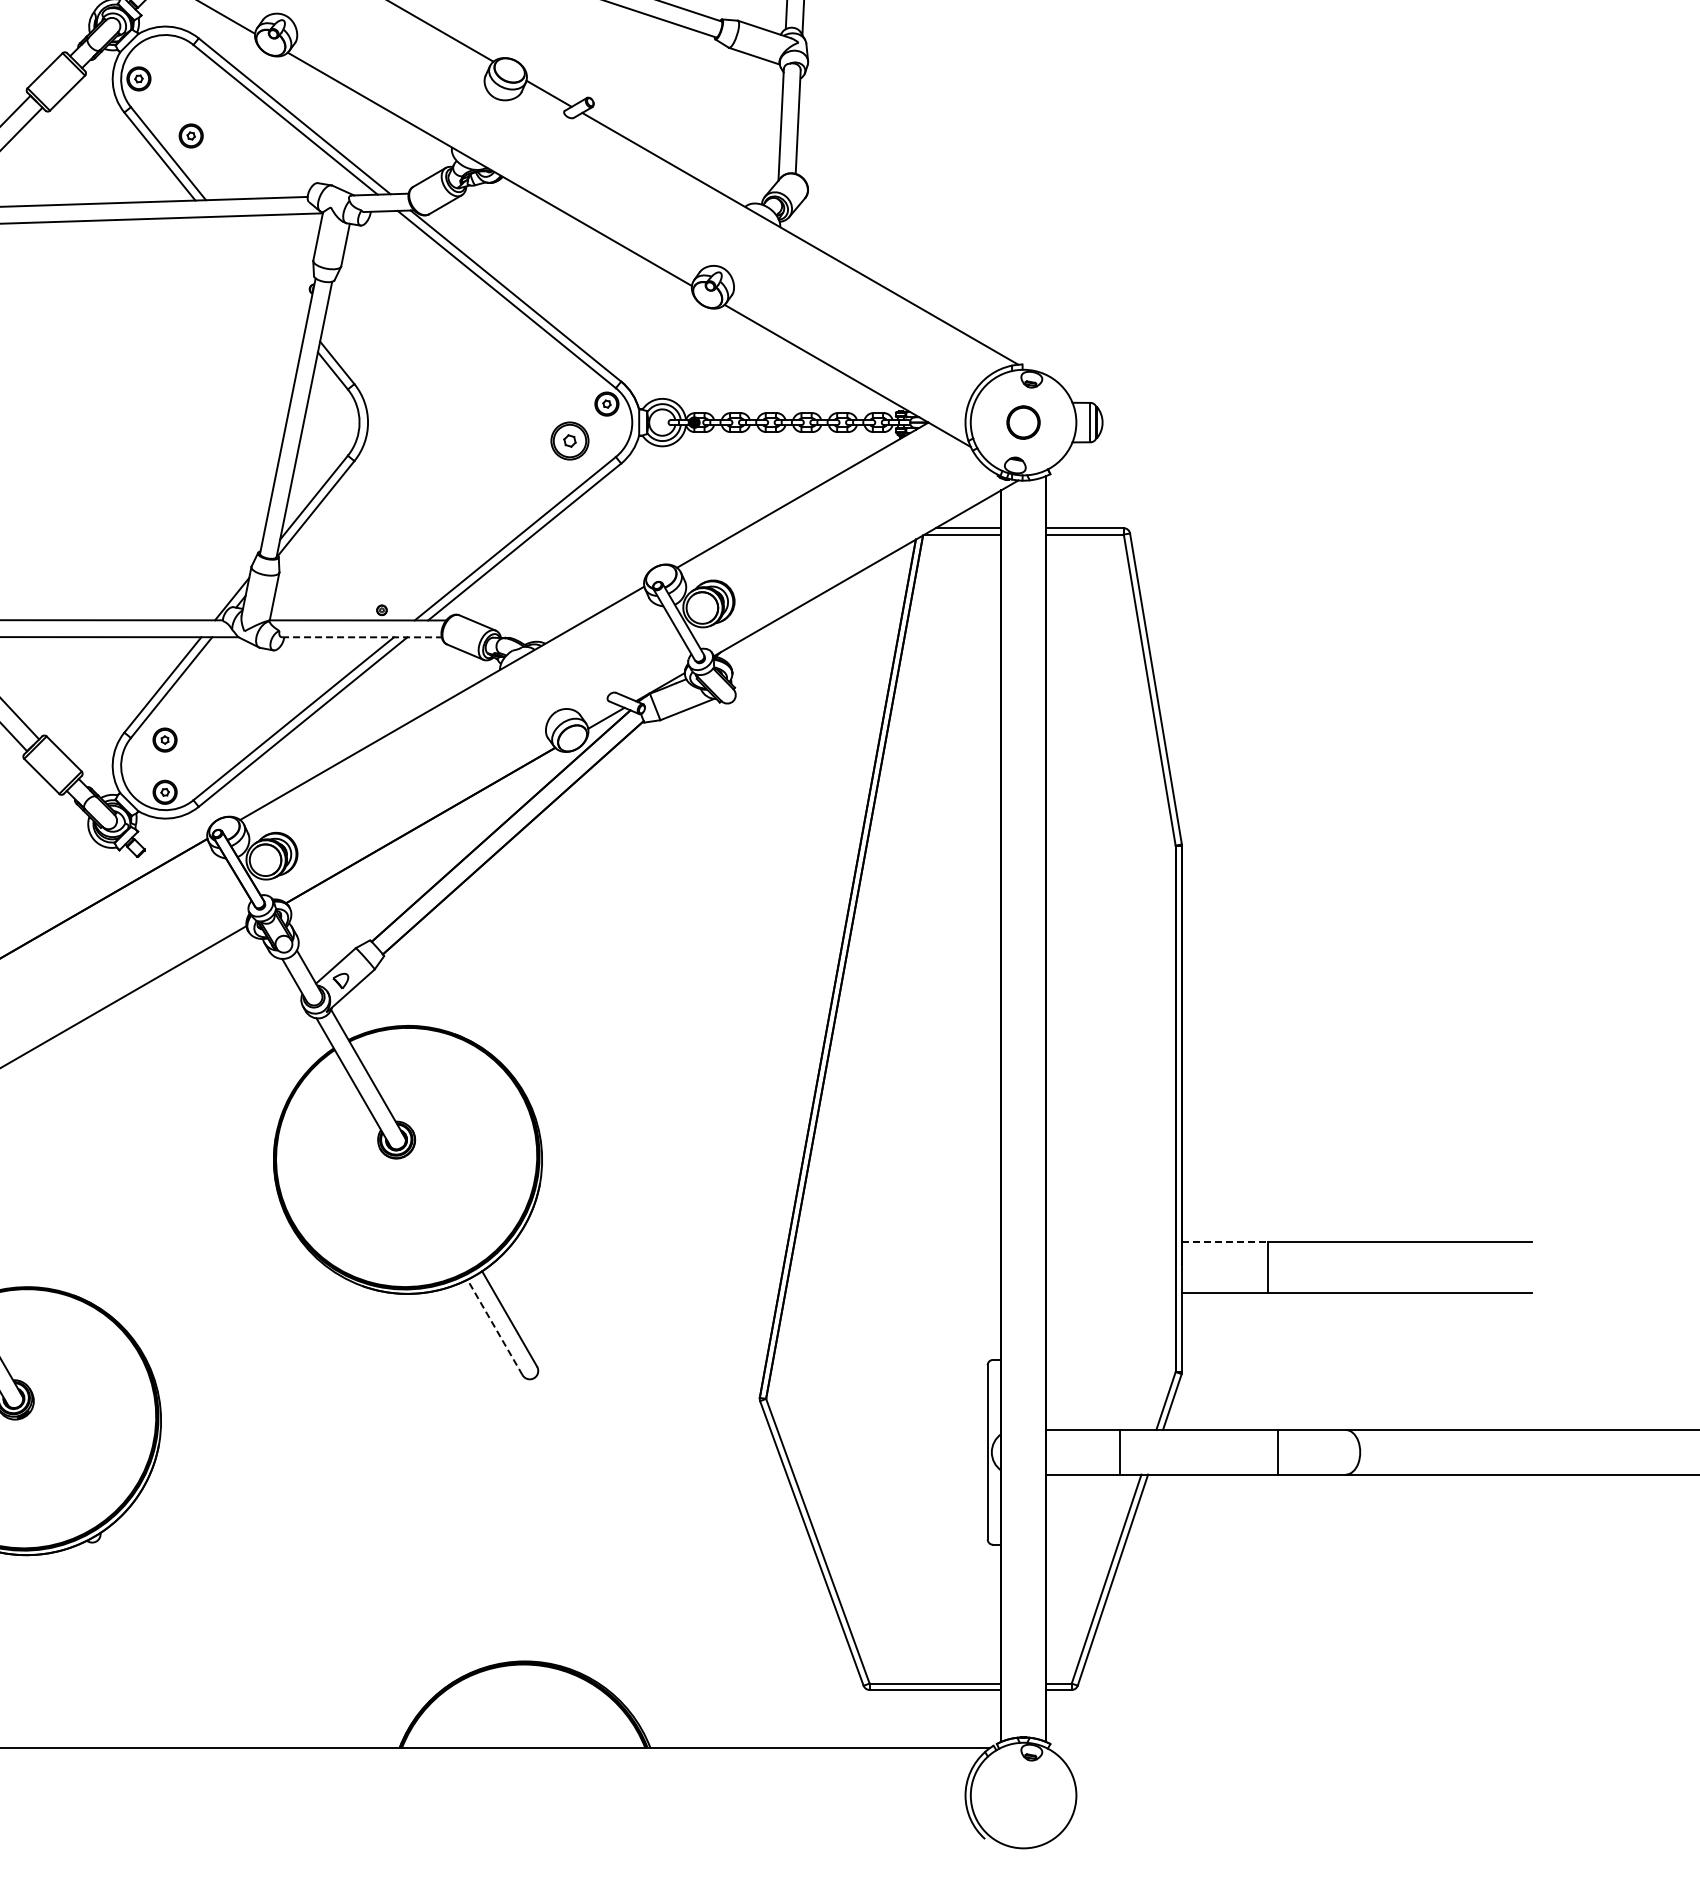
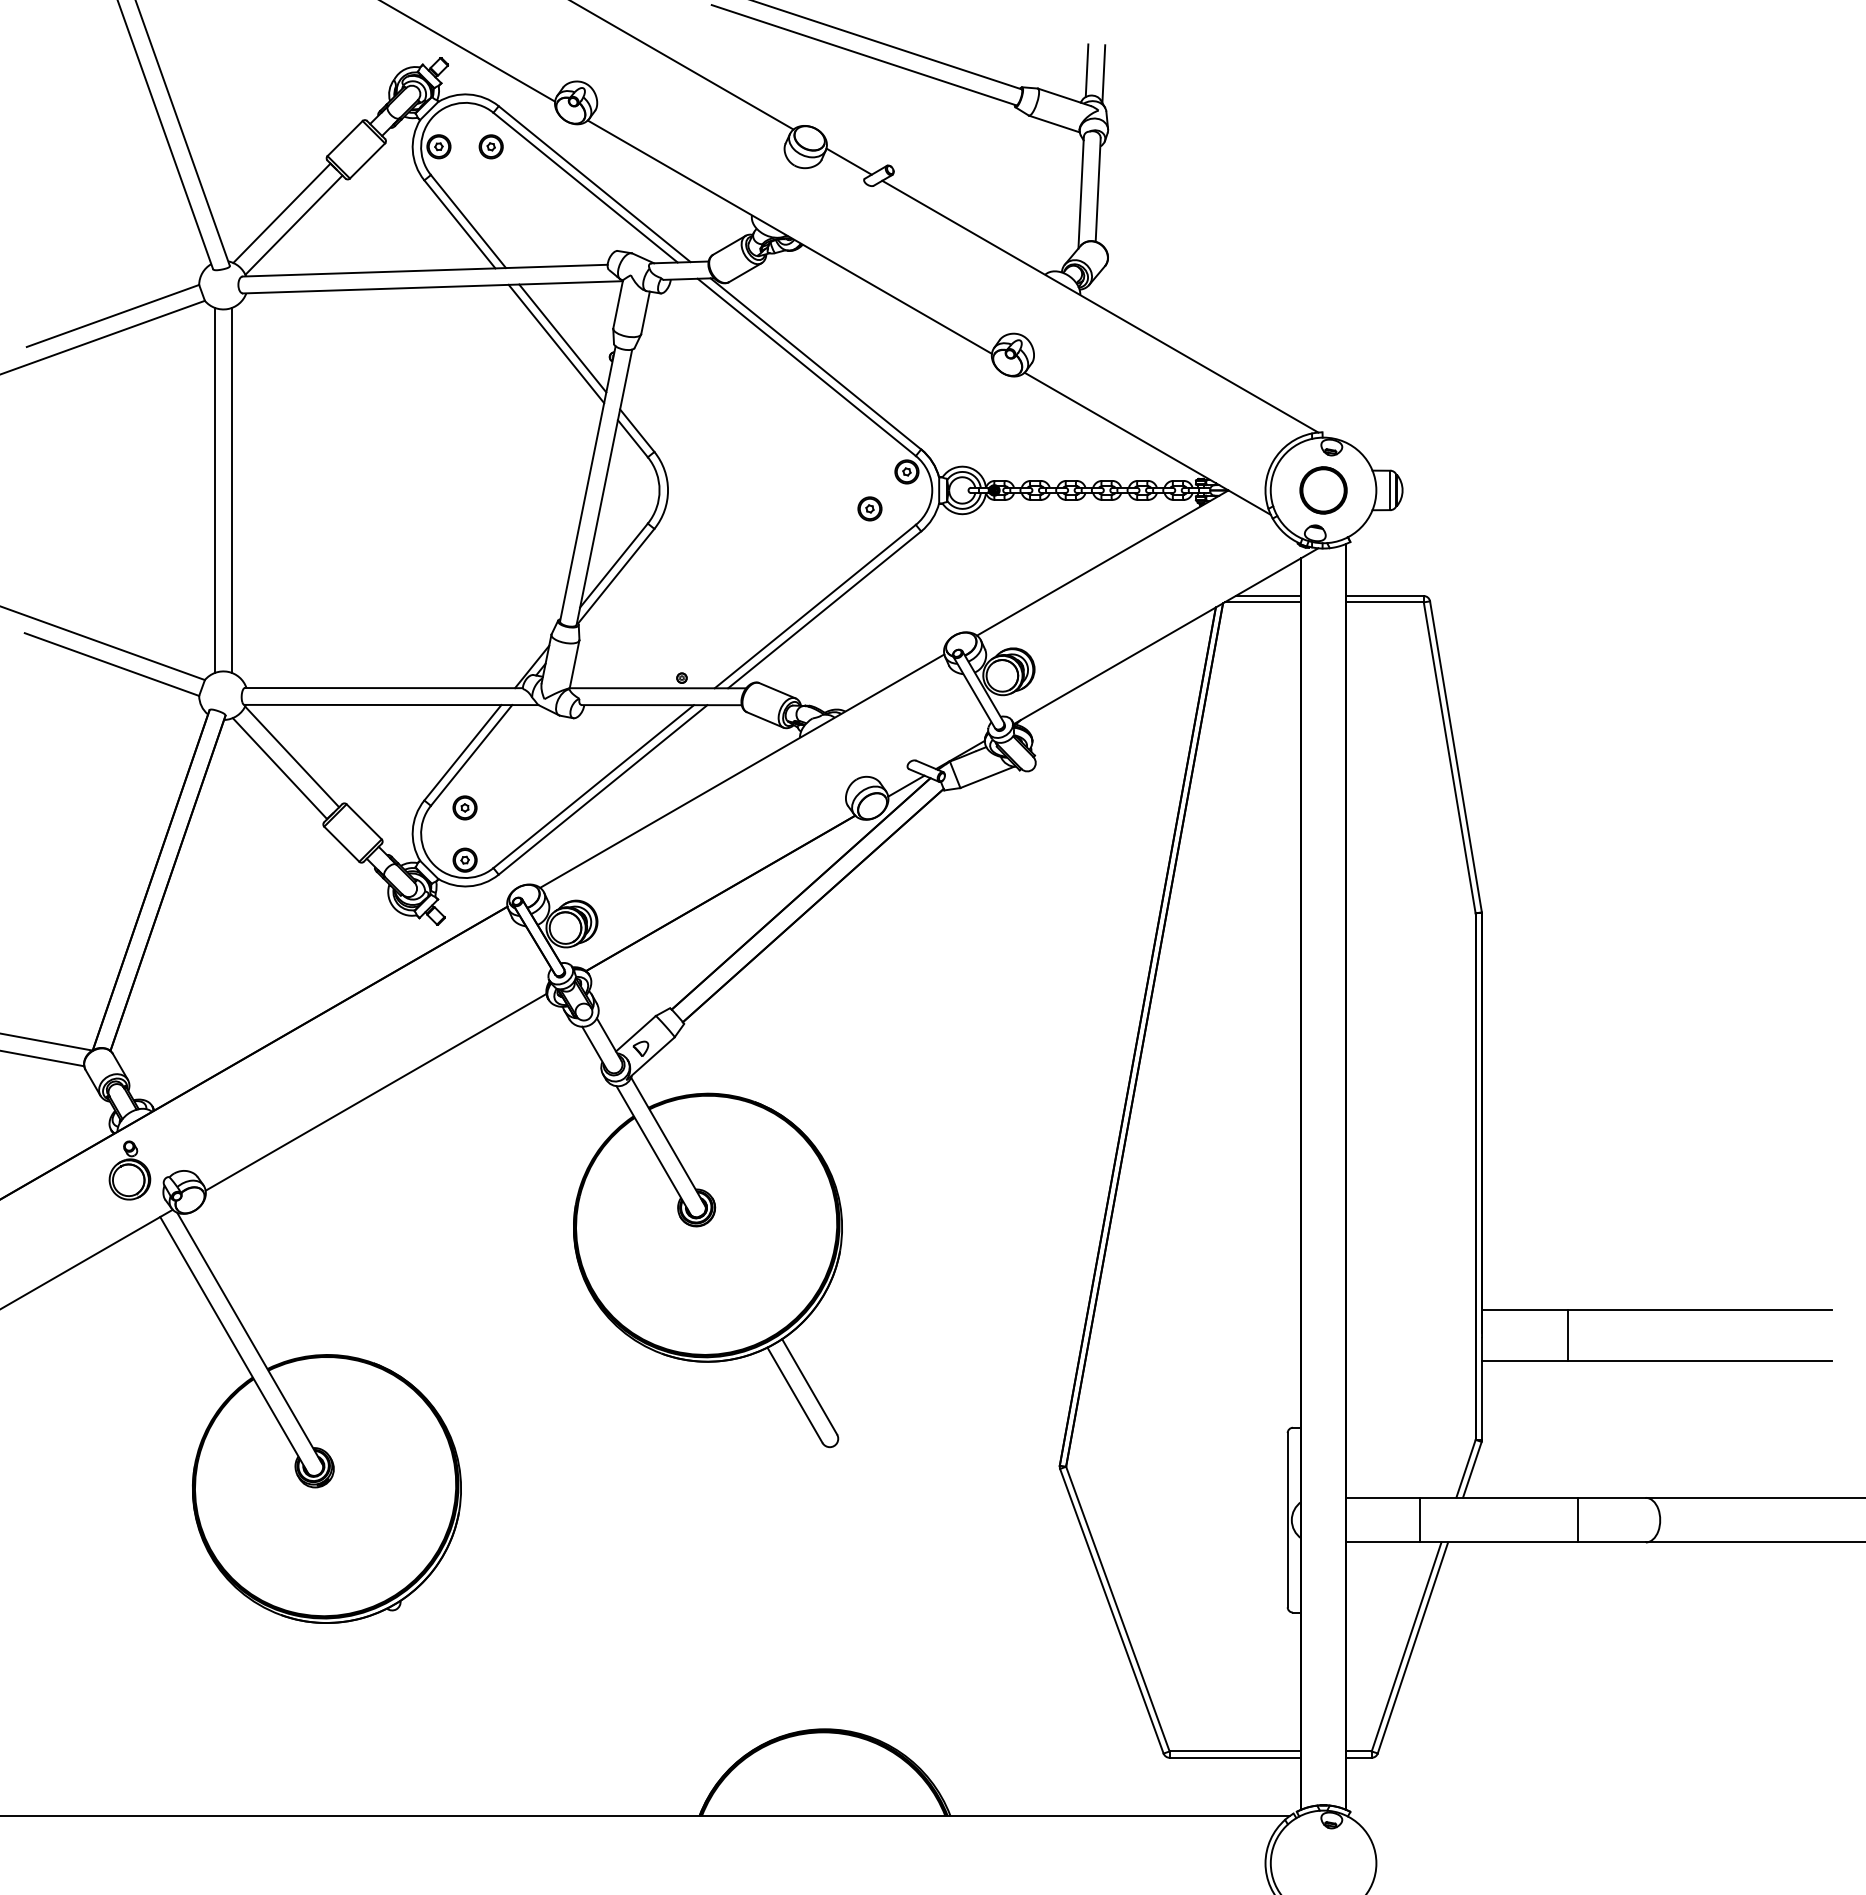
part: (190, 135) -> (490, 146), moved
line: (262, 270) -> (562, 338), added
line: (256, 275) -> (556, 343), added
part: (1023, 422) -> (1323, 490), size x1.43
part: (569, 440) -> (869, 508), size x0.62
line: (361, 637) -> (661, 705), dashed -> solid
line: (1224, 1241) -> (1524, 1309), dashed -> solid
line: (494, 1326) -> (794, 1394), dashed -> solid

